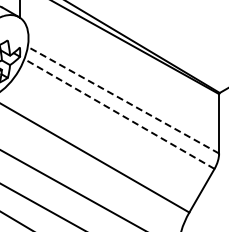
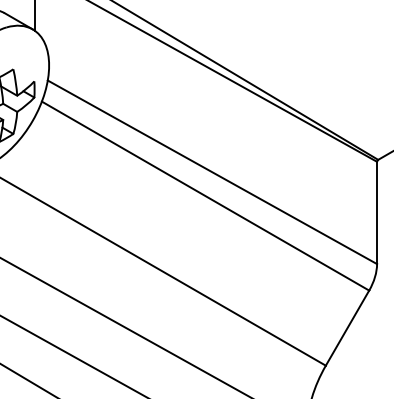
line: (123, 100) -> (212, 172), dashed -> solid
line: (119, 114) -> (205, 196), dashed -> solid

